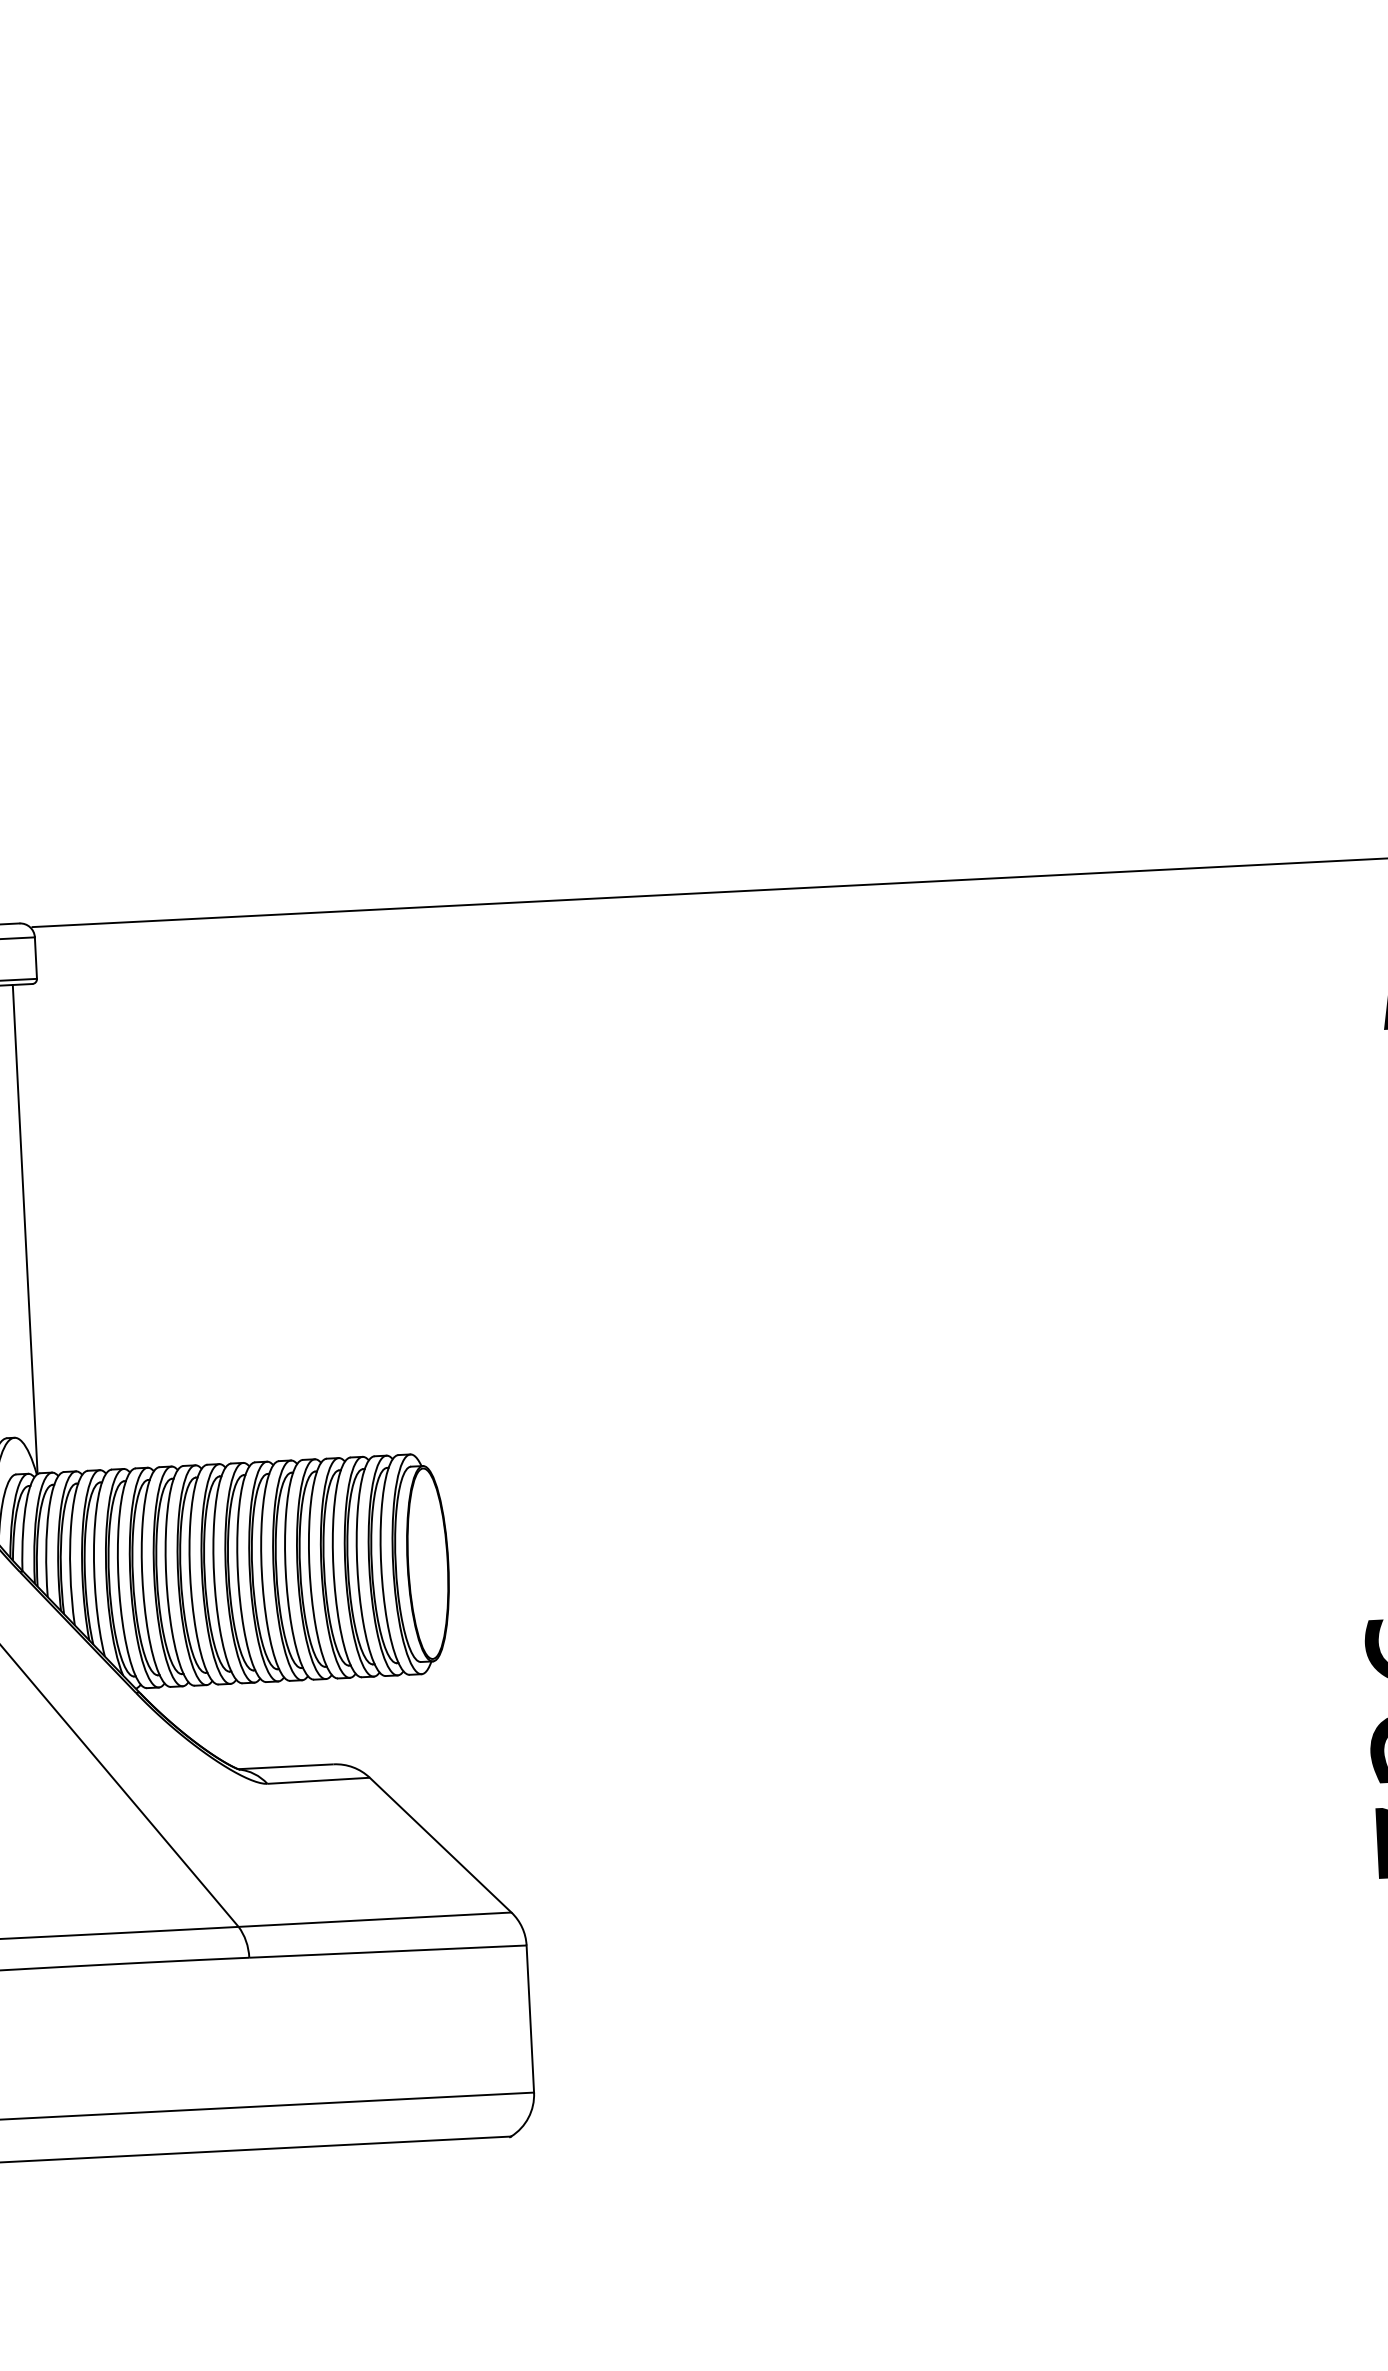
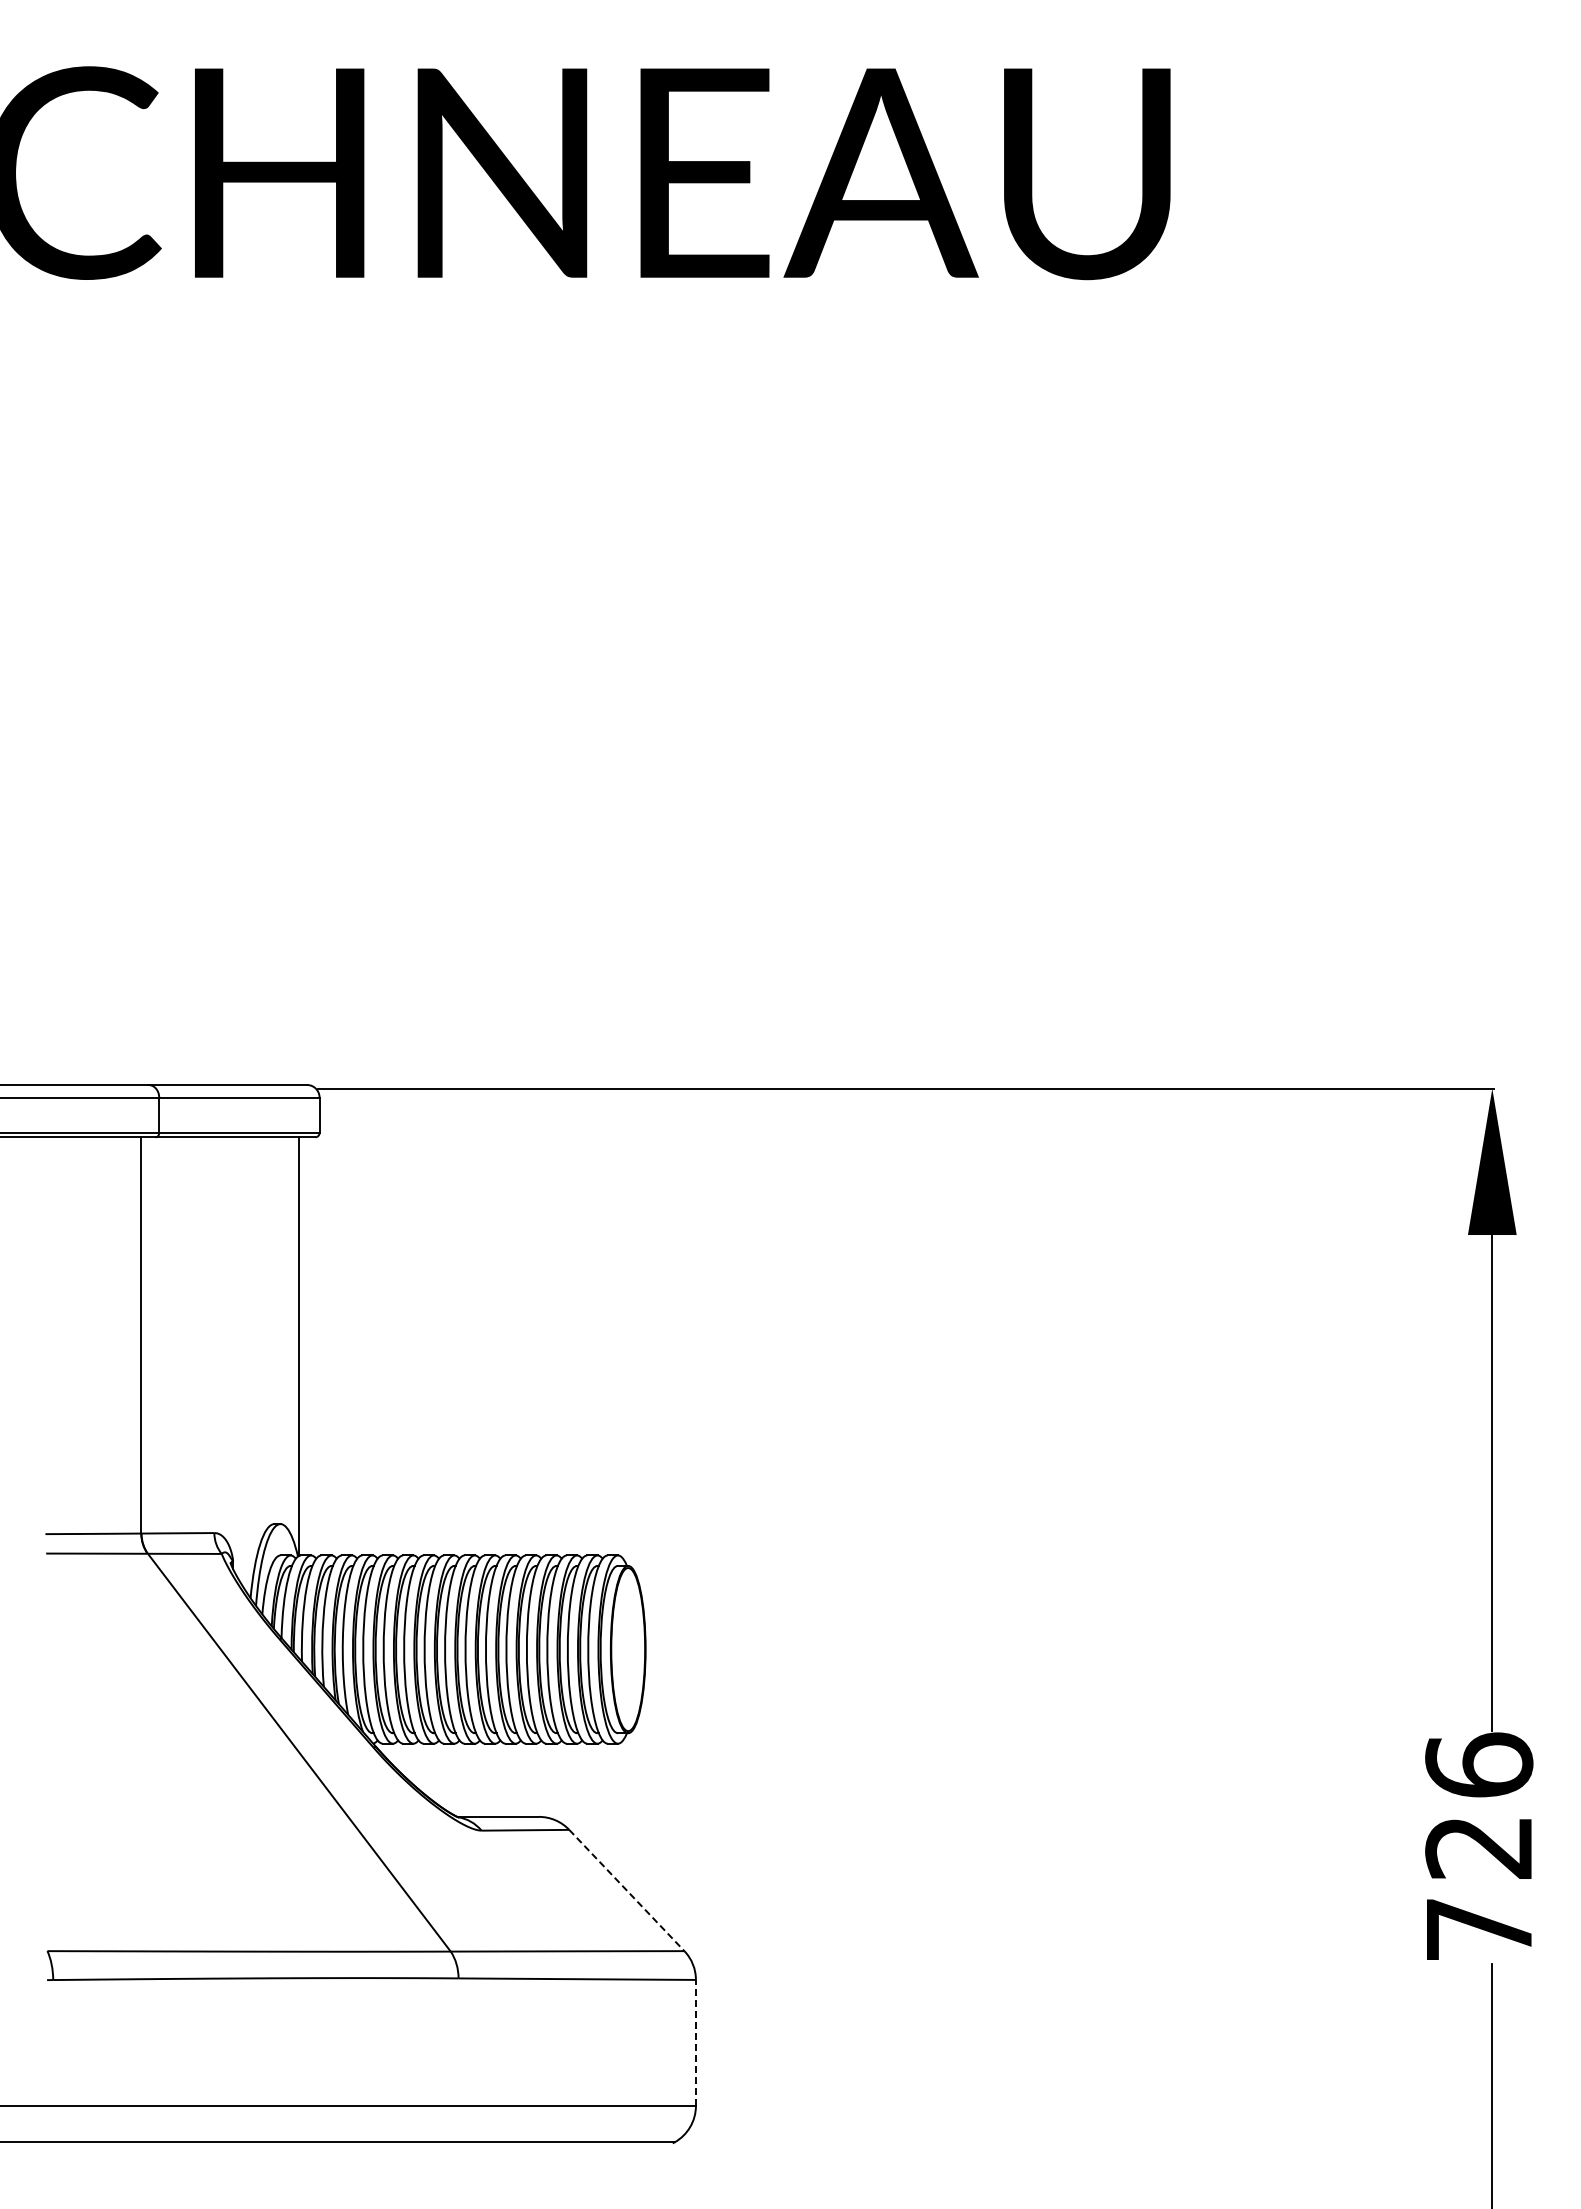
line: (440, 1845) -> (626, 1890), solid -> dashed
line: (529, 2018) -> (695, 2042), solid -> dashed

